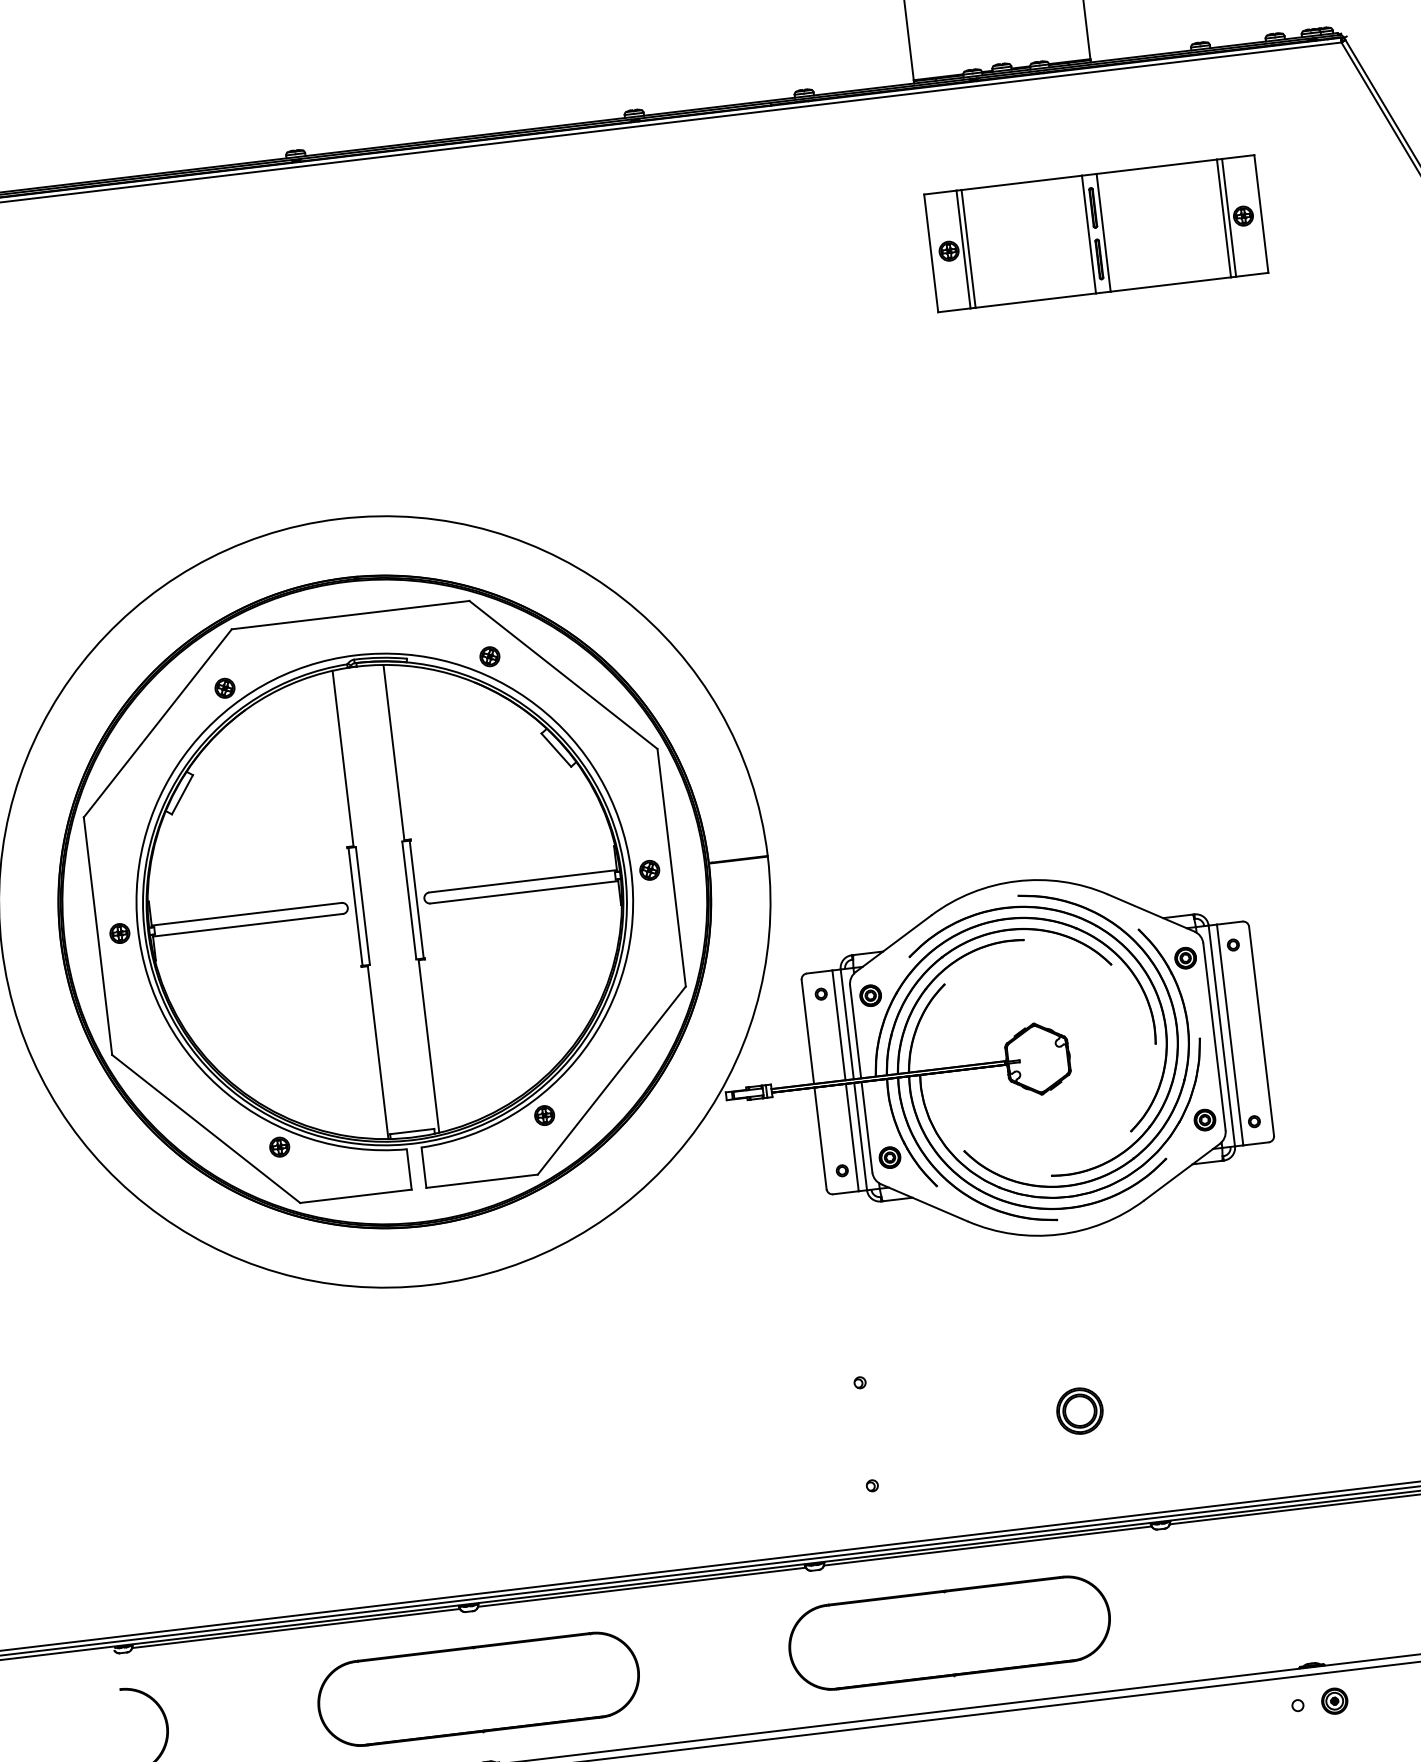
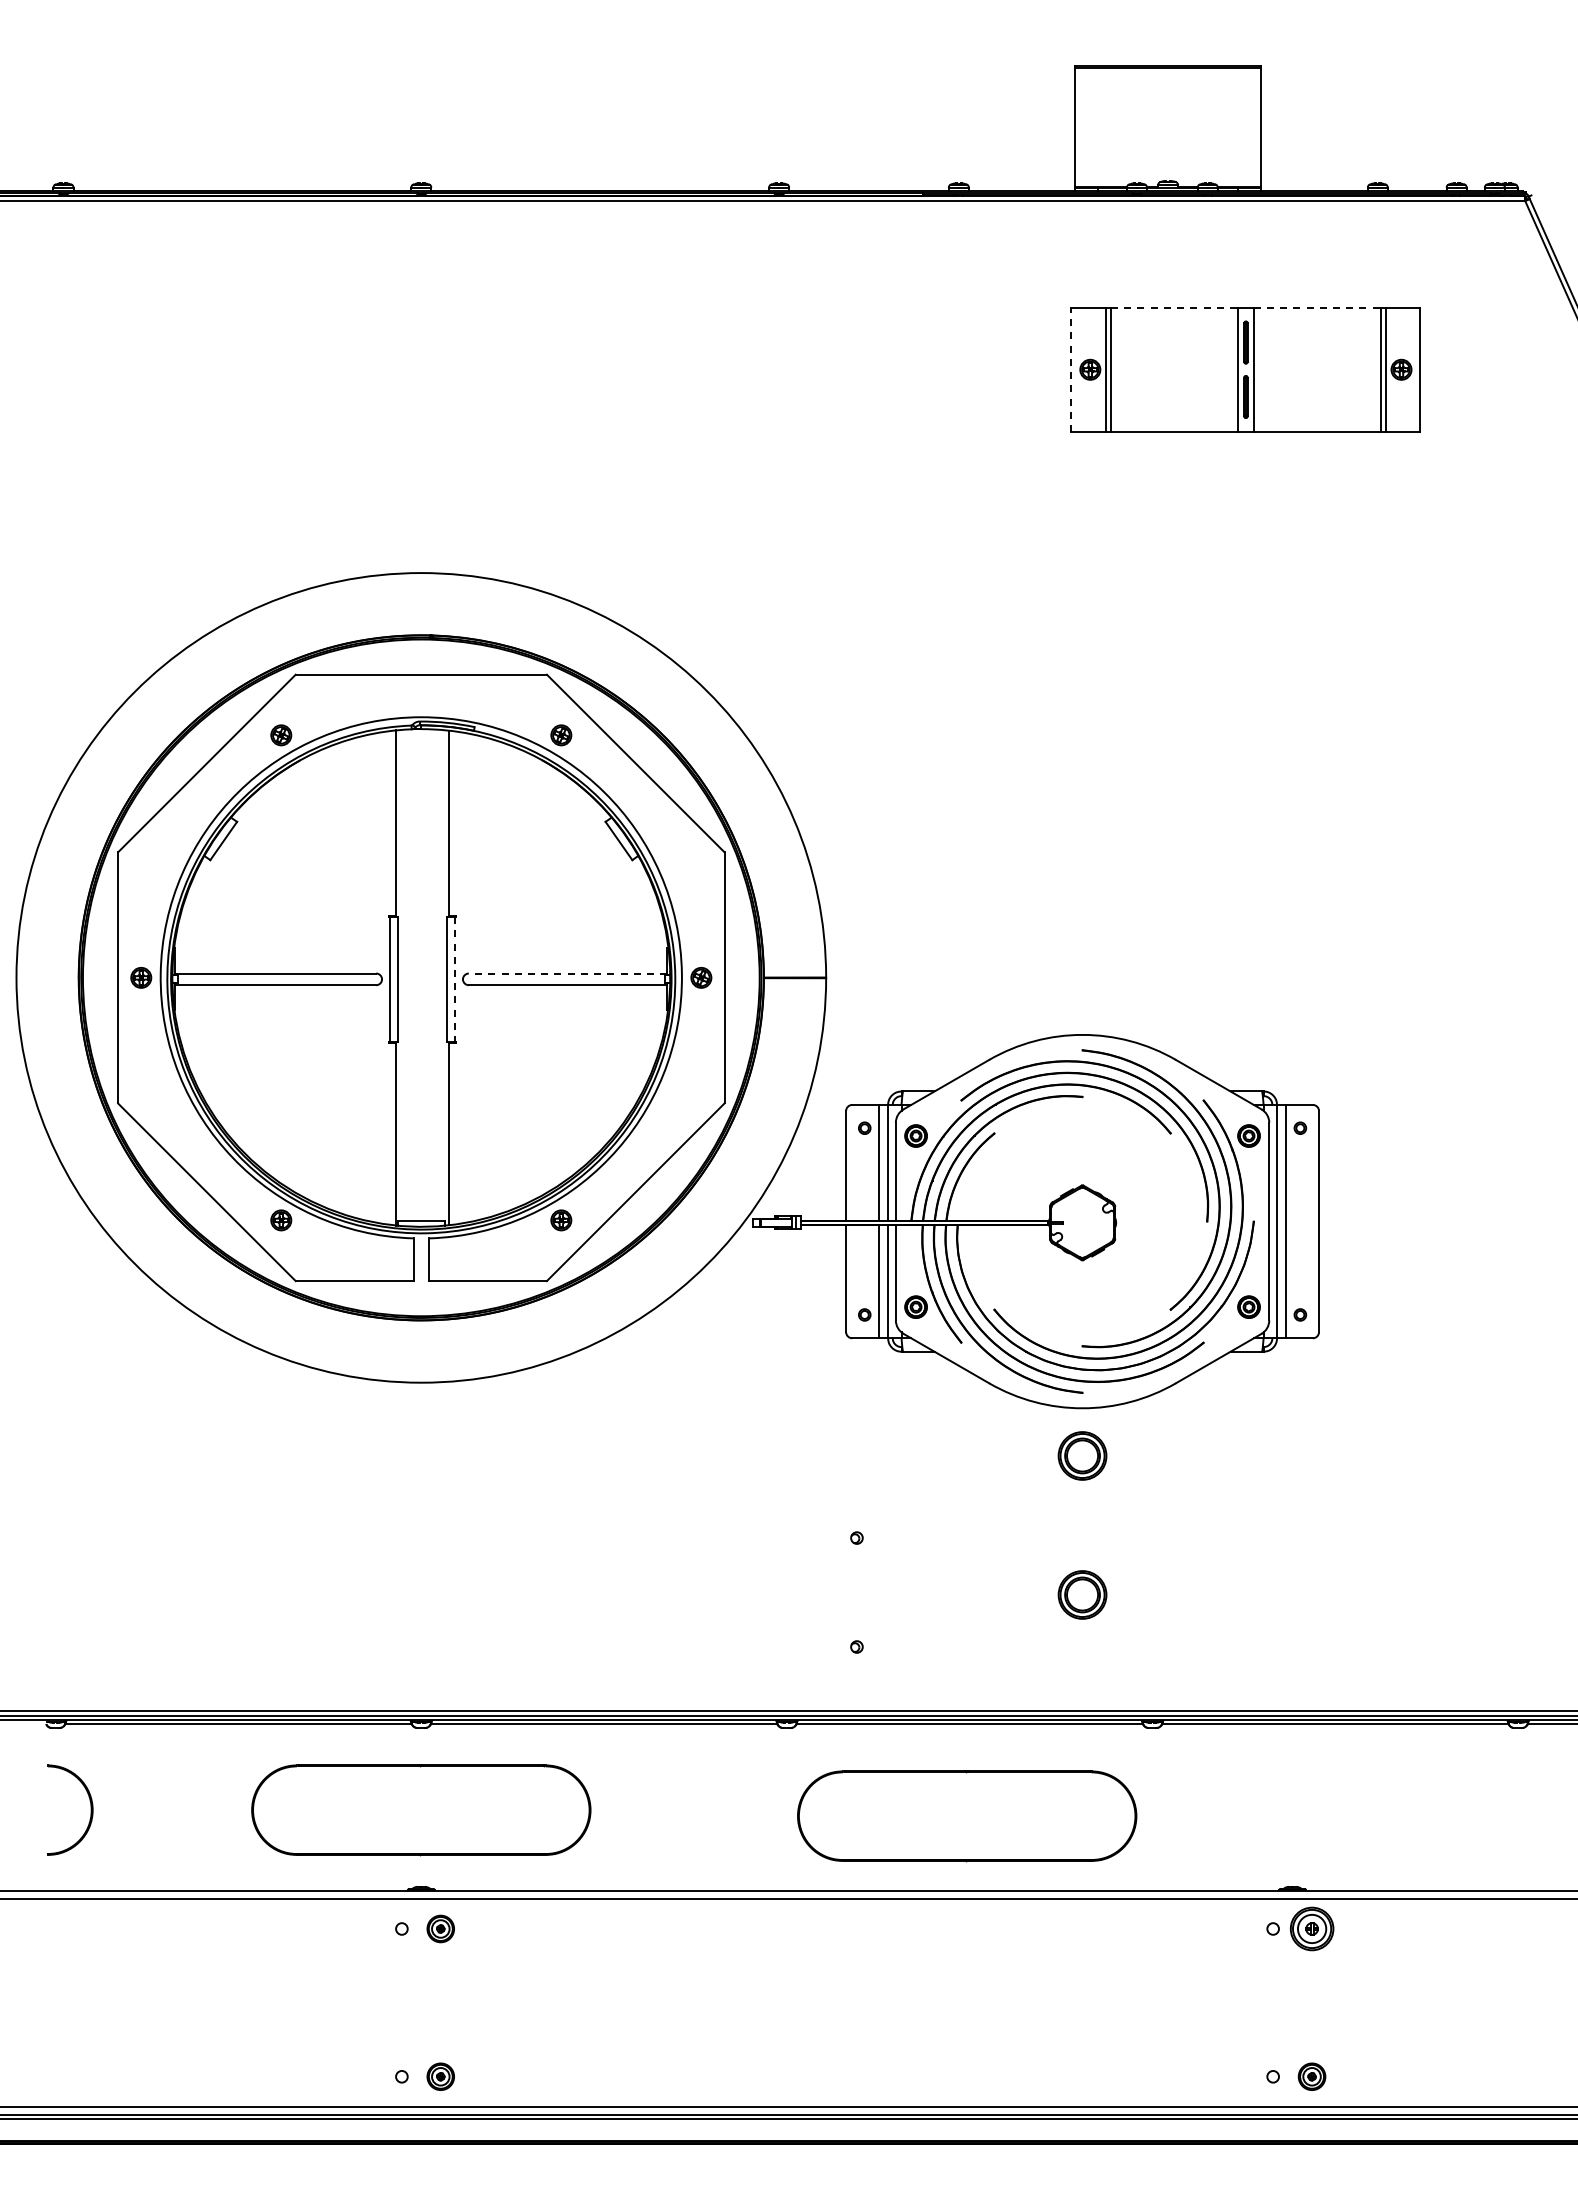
line: (1156, 166) -> (1317, 307), solid -> dashed
line: (1021, 182) -> (1174, 307), solid -> dashed
line: (931, 253) -> (1071, 369), solid -> dashed
line: (522, 881) -> (567, 973), solid -> dashed
line: (416, 899) -> (454, 979), solid -> dashed
part: (1064, 1279) -> (1082, 1455), added
part: (950, 1633) -> (967, 1816), moved
part: (1334, 1700) -> (1311, 1928), size x1.6

